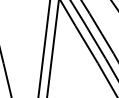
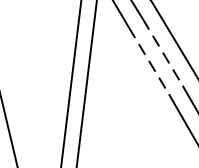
line: (94, 39) -> (162, 51), solid -> dashed
line: (86, 44) -> (148, 60), solid -> dashed

